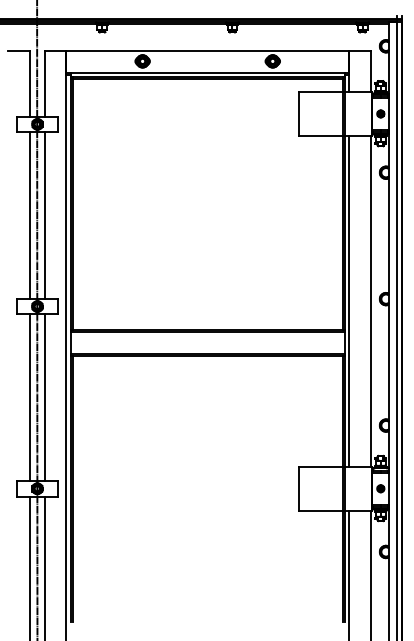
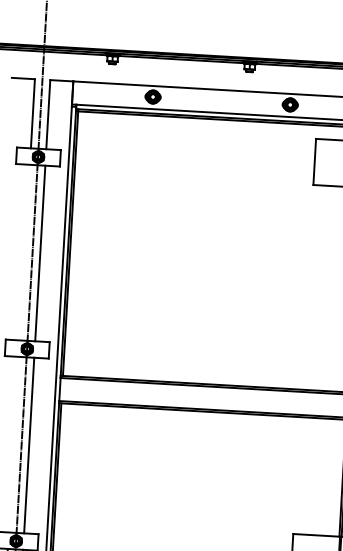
line: (29, 215) -> (24, 252), removed
line: (29, 397) -> (13, 444), removed

